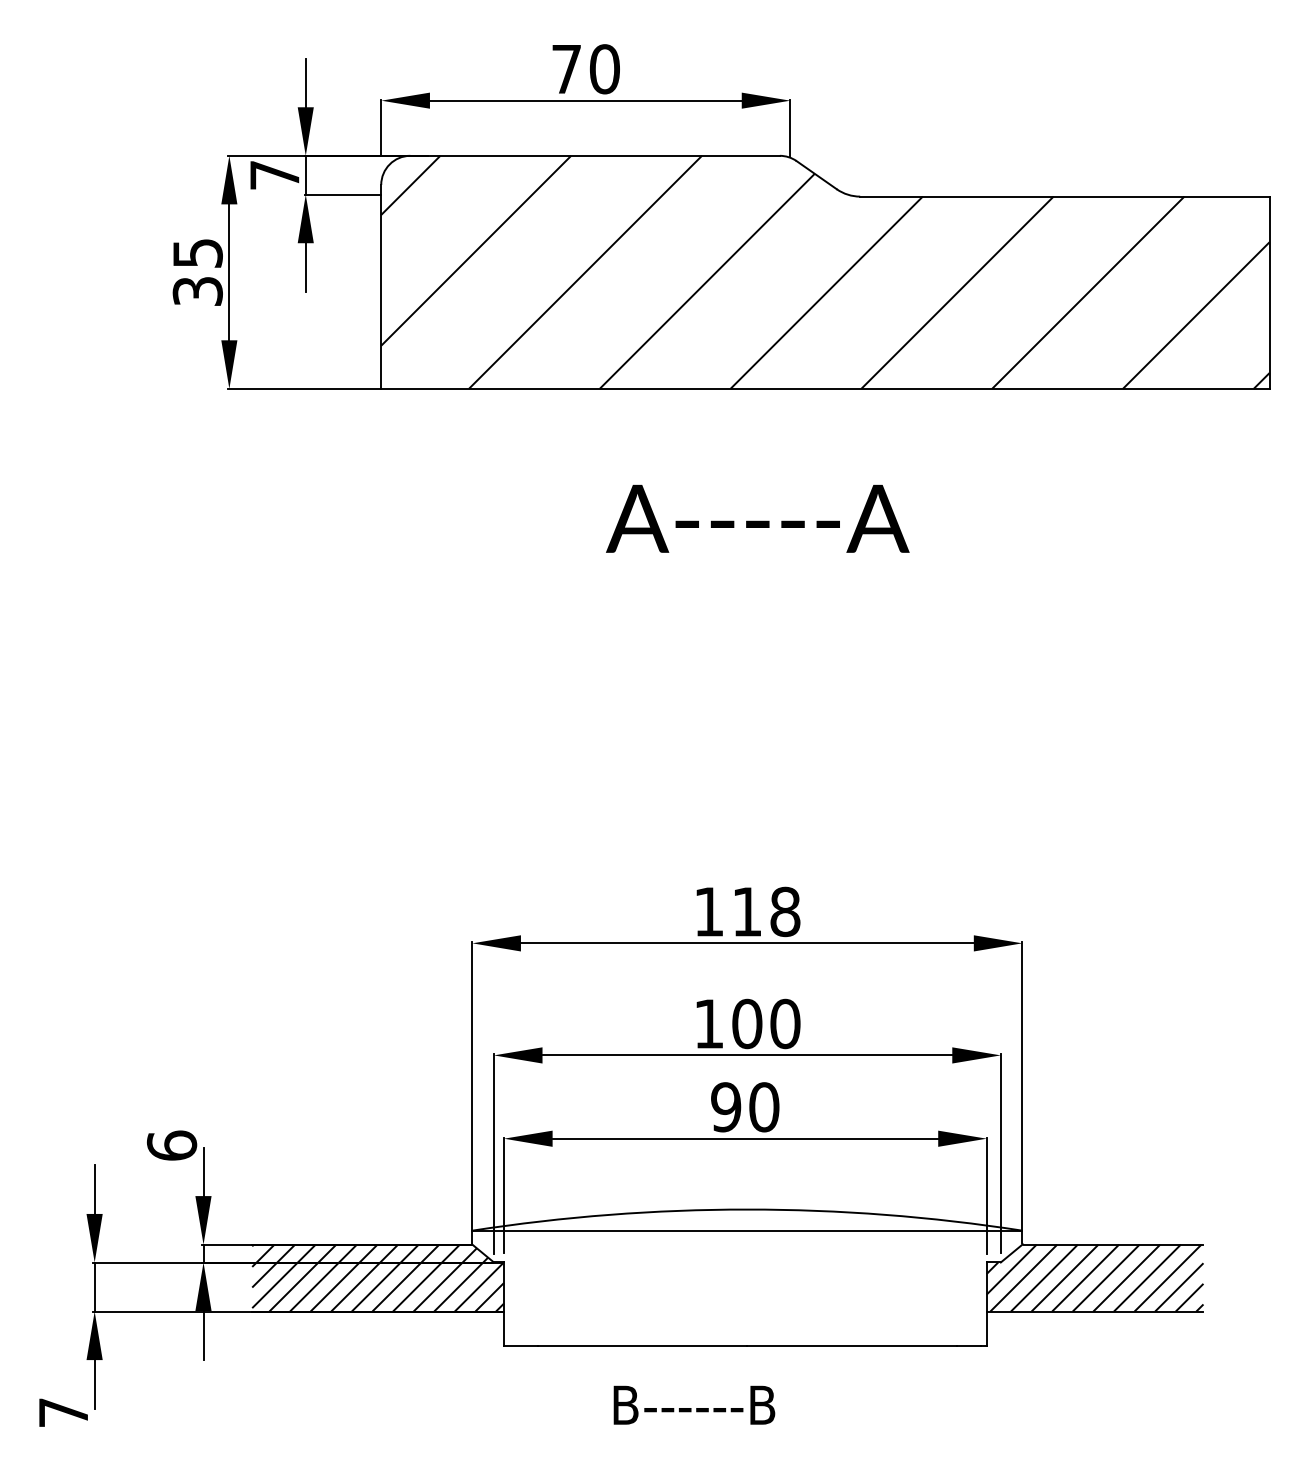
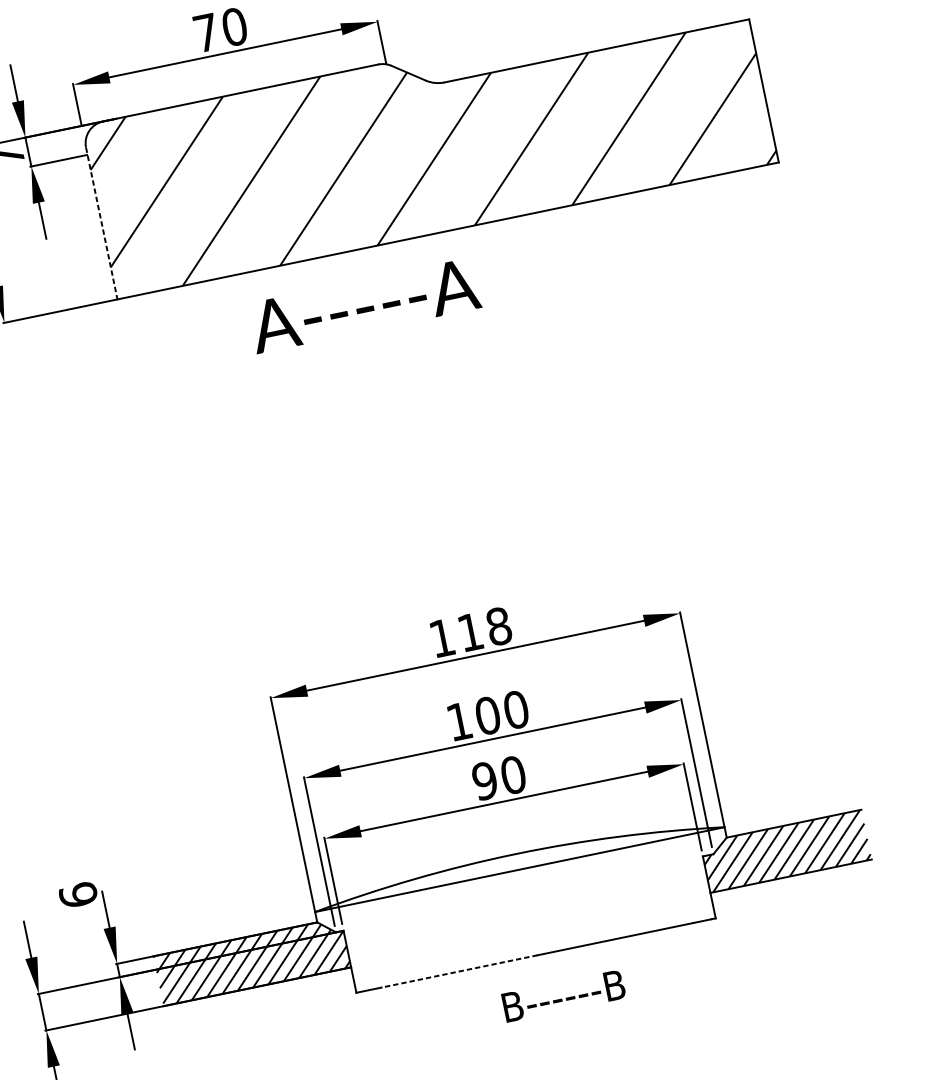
line: (381, 286) -> (101, 223), solid -> dashed
text: (757, 518) -> (364, 305), moved
line: (642, 1345) -> (459, 971), solid -> dashed
text: (694, 1404) -> (563, 995), moved

